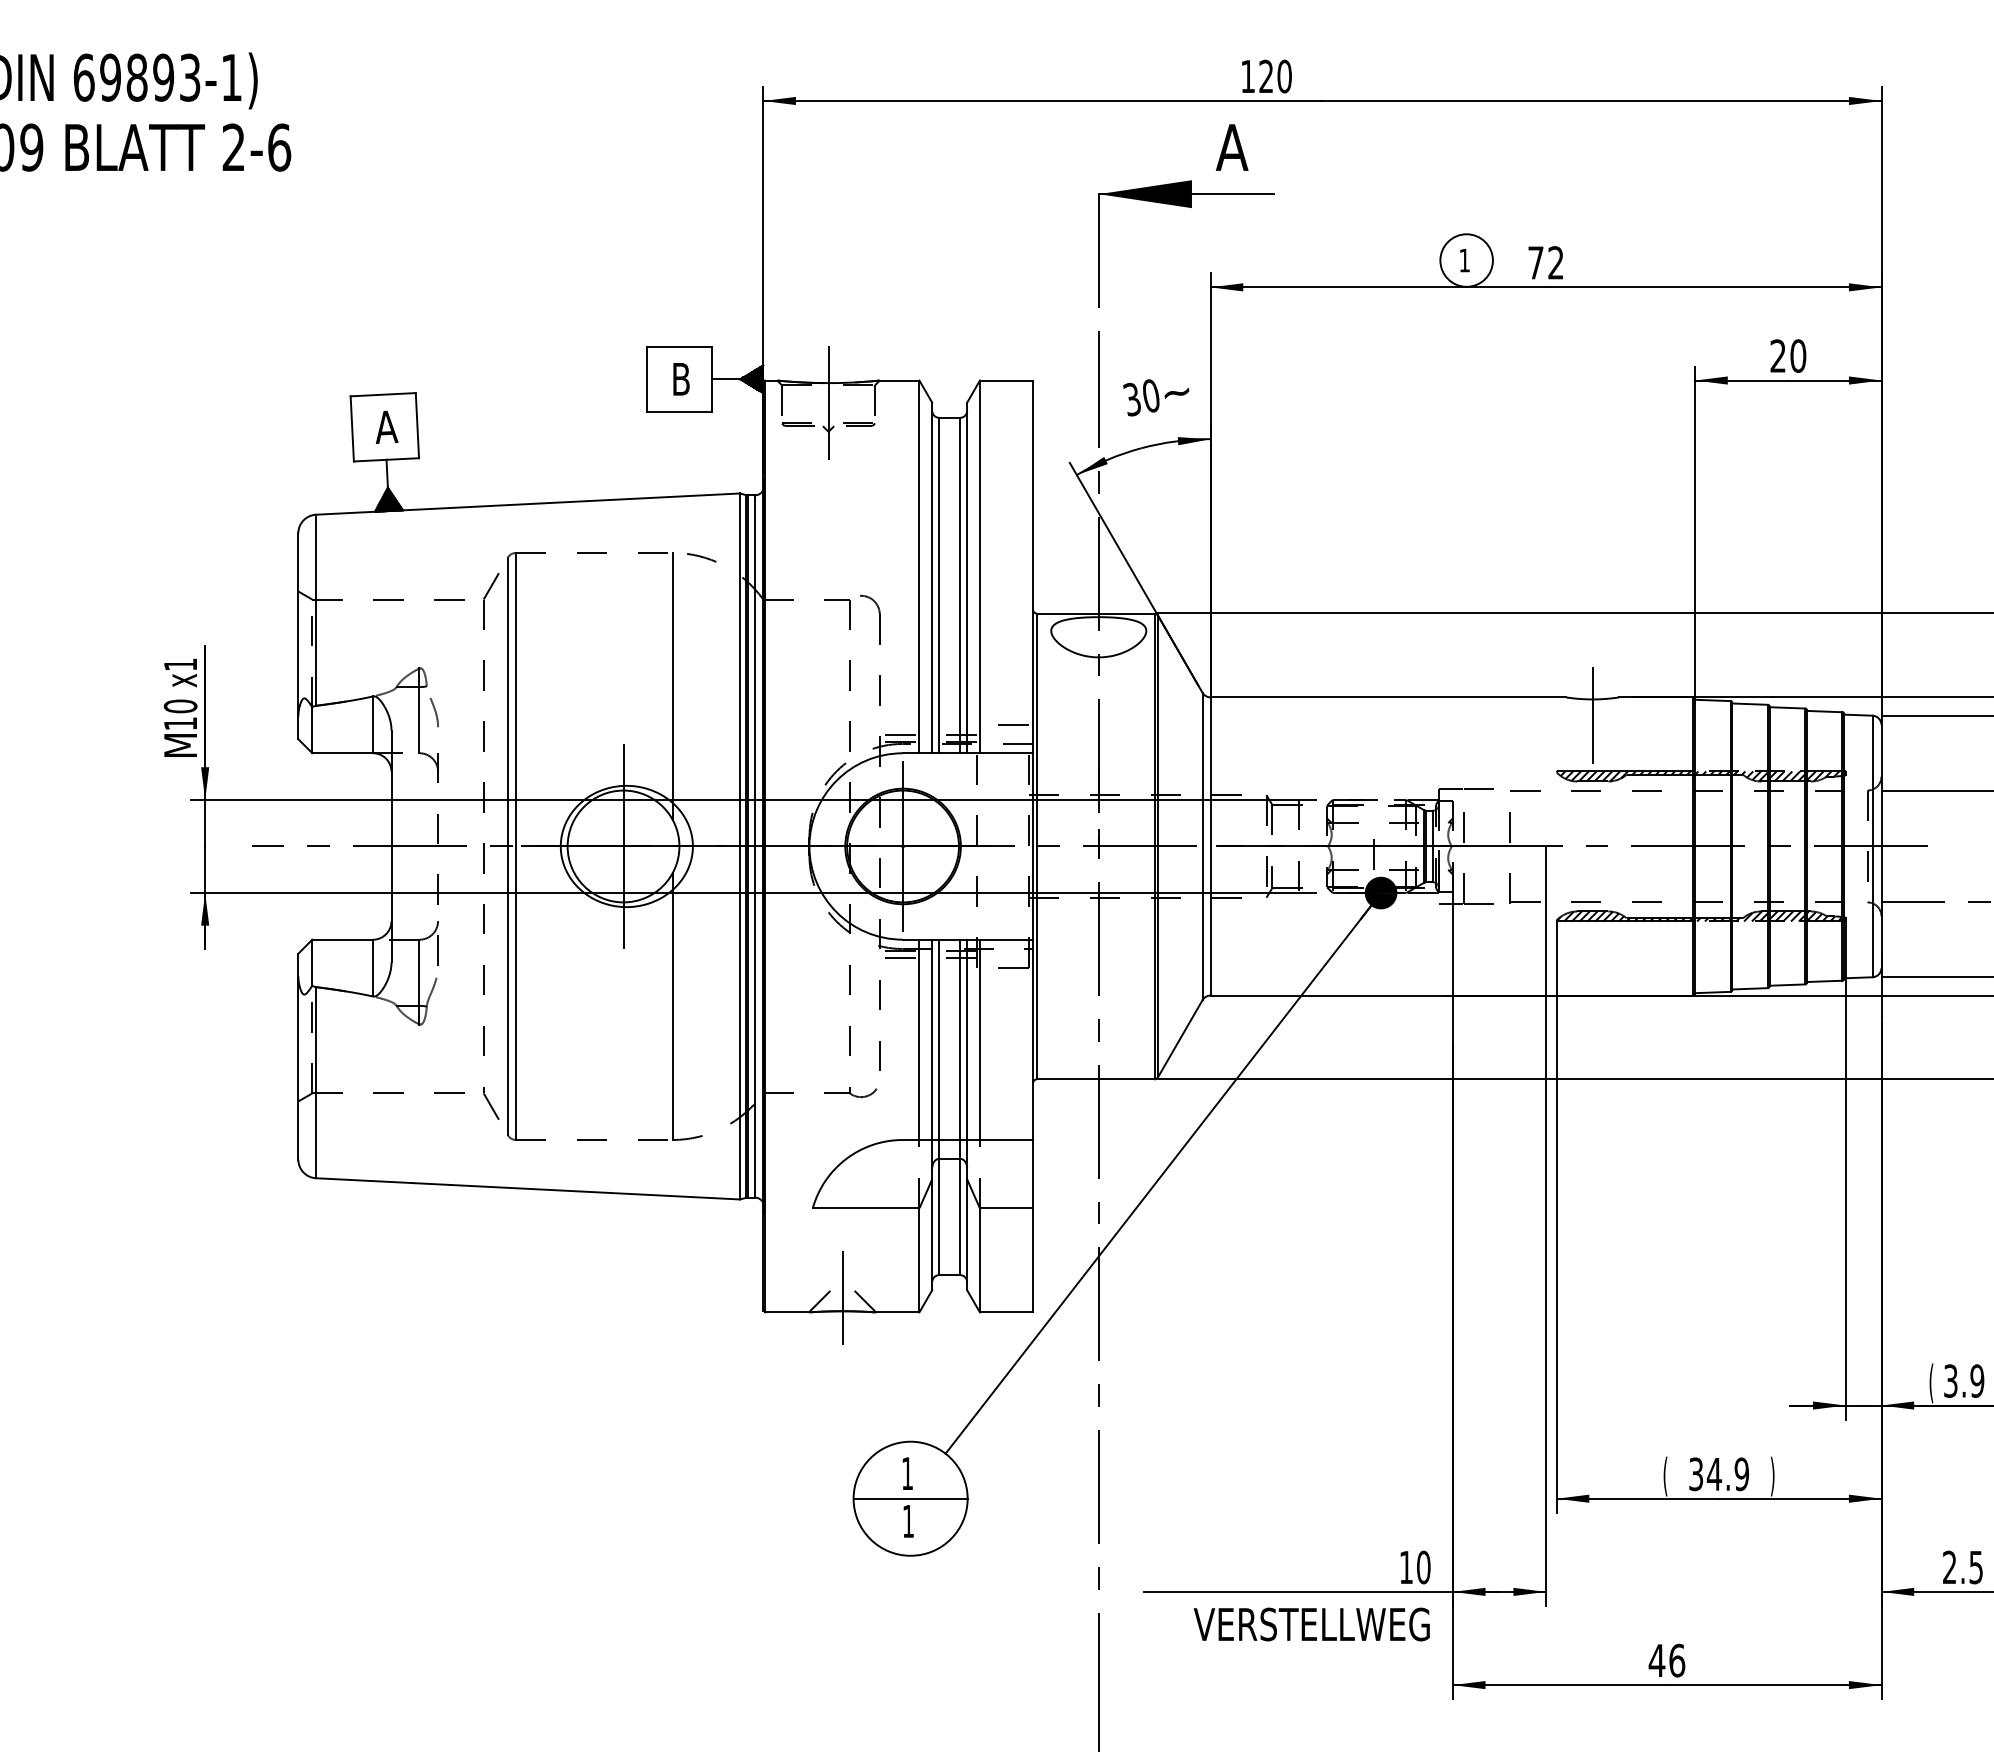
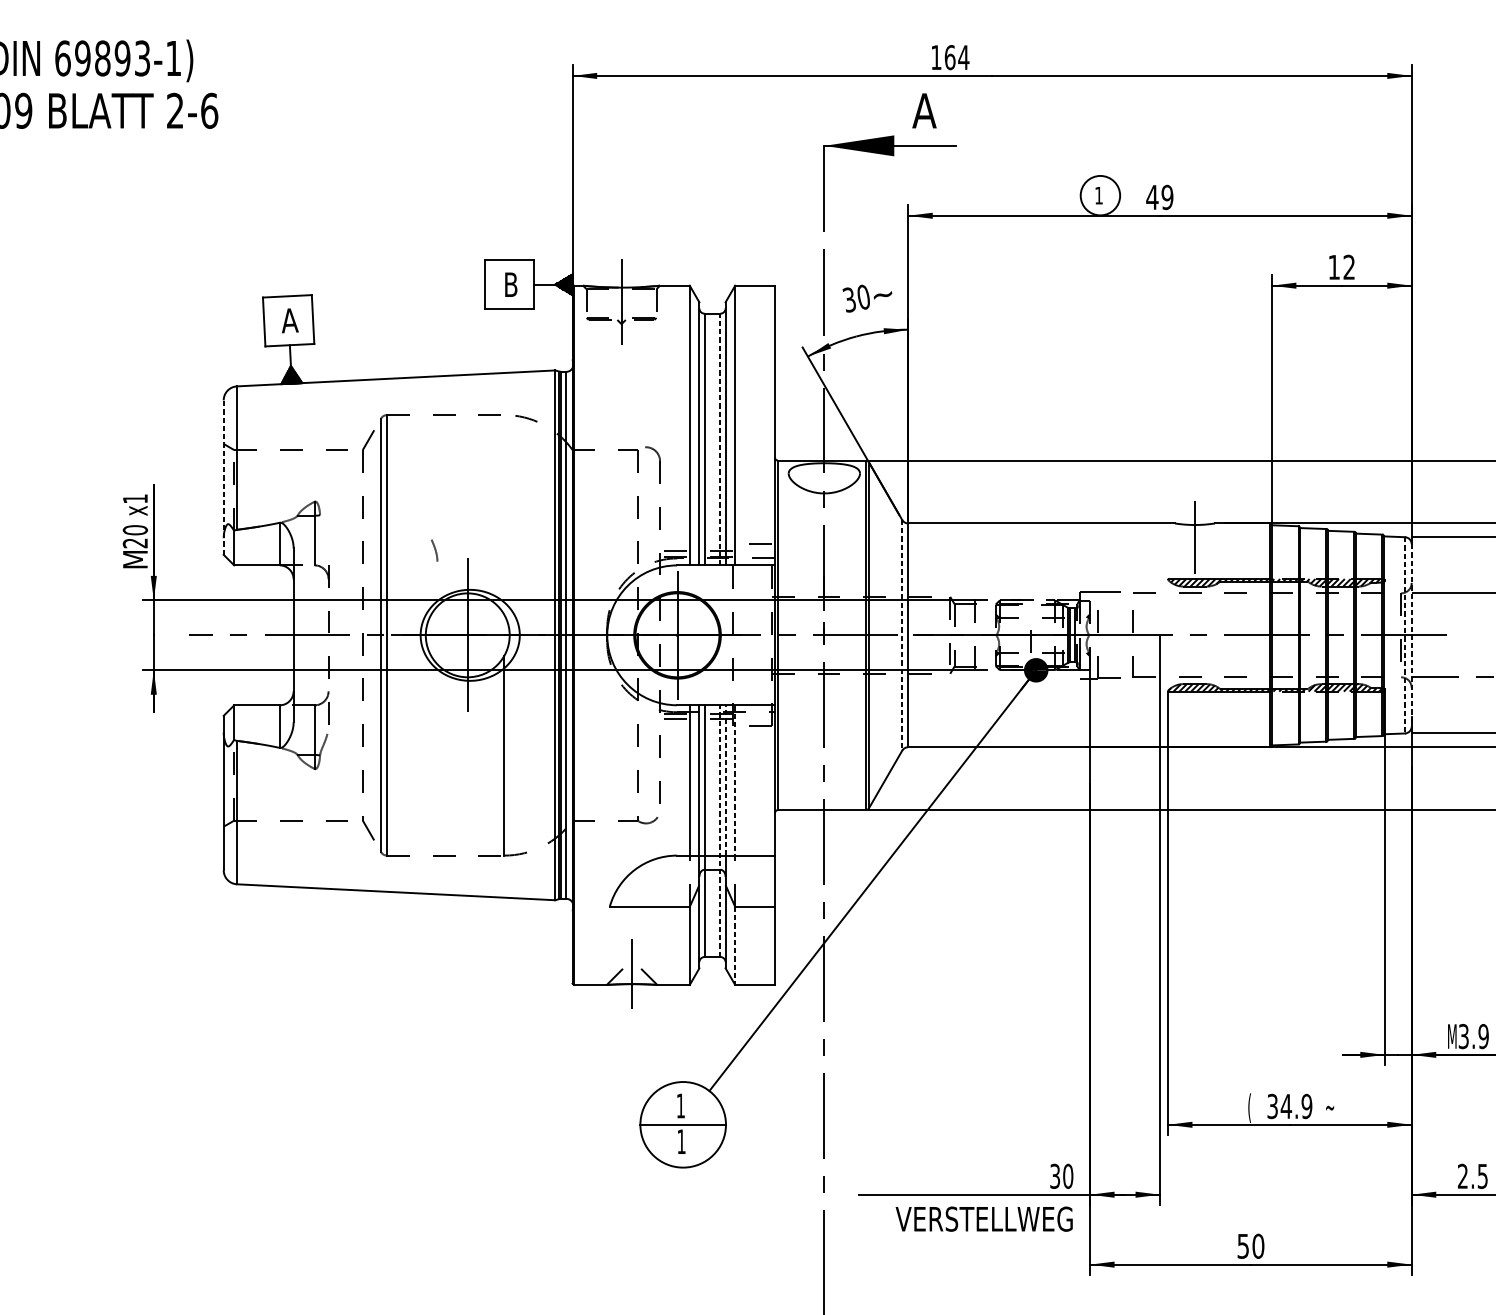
text: (1275, 76) -> (956, 57), 120 -> 164
text: (1545, 262) -> (1159, 197), 72 -> 49
text: (1788, 355) -> (1341, 266), 20 -> 12
line: (960, 585) -> (720, 439), solid -> dashed
line: (298, 636) -> (223, 477), solid -> dashed
line: (672, 685) -> (504, 514), removed
curve: (434, 712) -> (434, 550), moved
text: (179, 723) -> (134, 543), 10 -> 20
line: (1202, 846) -> (902, 635), solid -> dashed
line: (1872, 846) -> (1404, 635), solid -> dashed
line: (1881, 846) -> (1411, 635), solid -> dashed
line: (967, 1039) -> (725, 780), solid -> dashed
line: (979, 1040) -> (734, 780), solid -> dashed
line: (960, 1107) -> (720, 831), solid -> dashed
line: (979, 1260) -> (734, 946), solid -> dashed
text: (1935, 1383) -> (1452, 1038), ( -> M
text: (1772, 1476) -> (1329, 1108), ) -> ~
text: (1405, 1567) -> (1054, 1176), 10 -> 30
text: (1666, 1660) -> (1250, 1246), 46 -> 50

